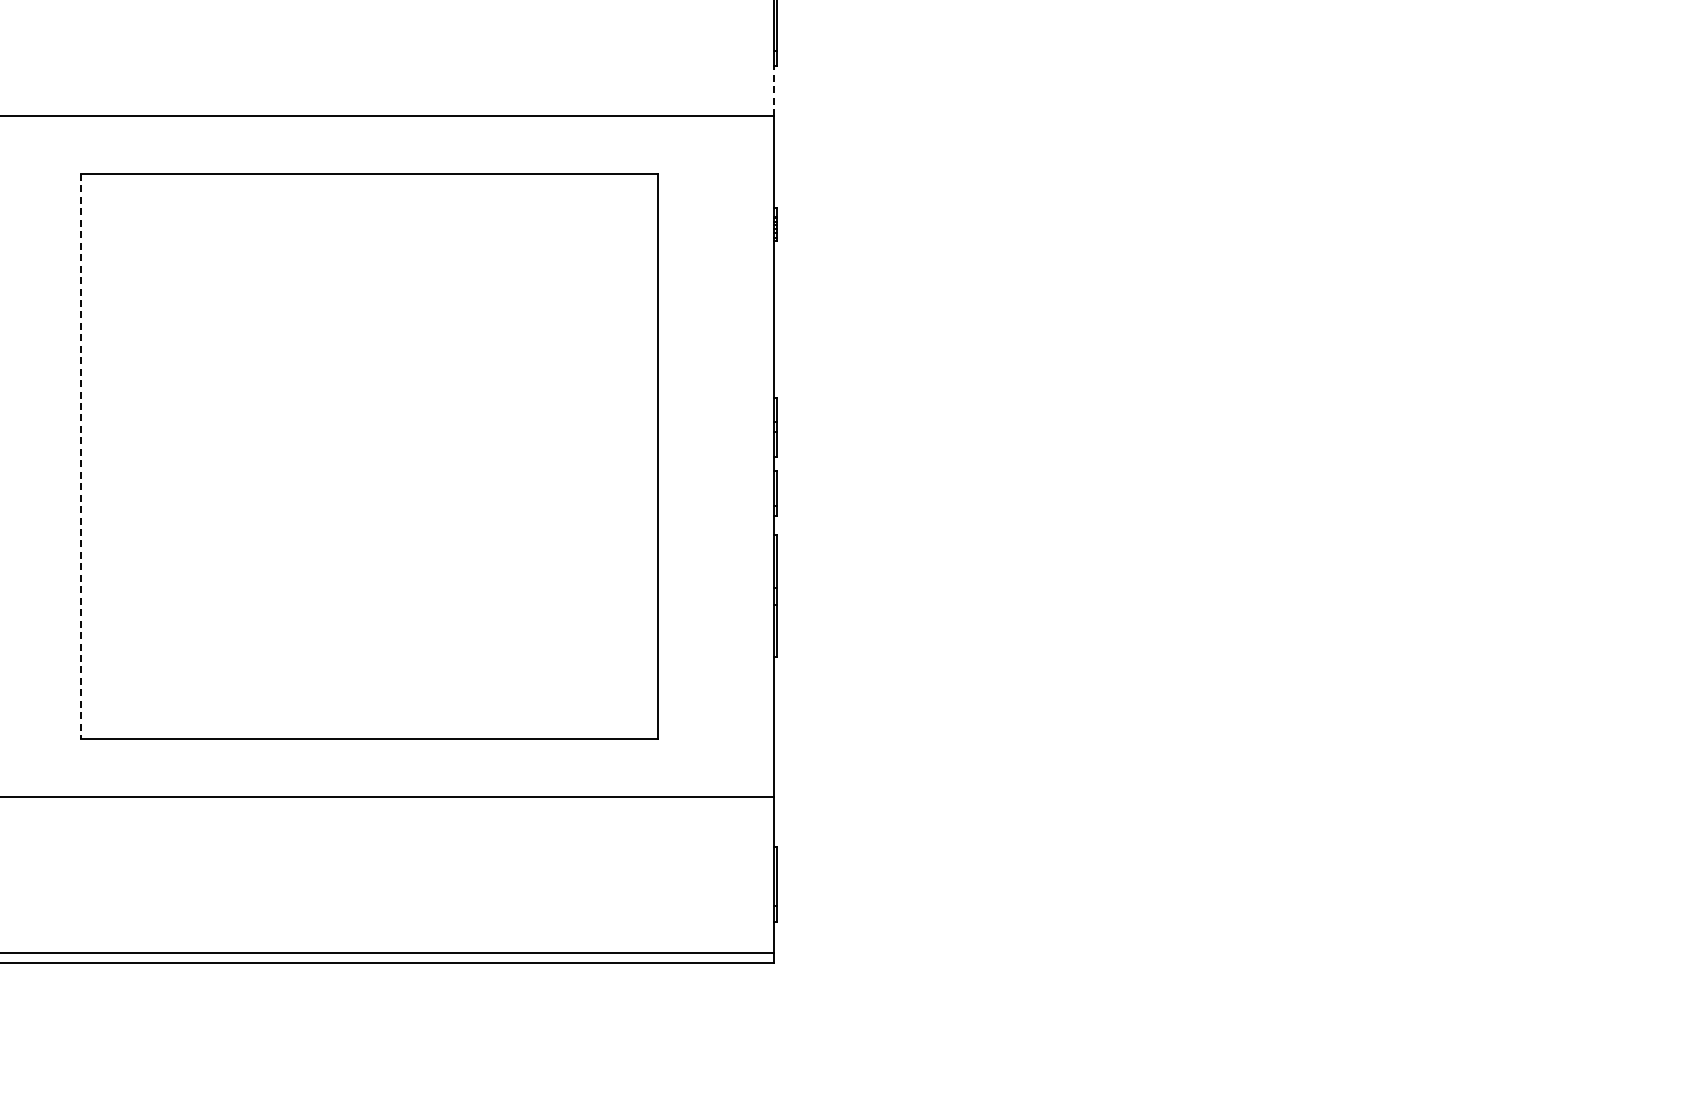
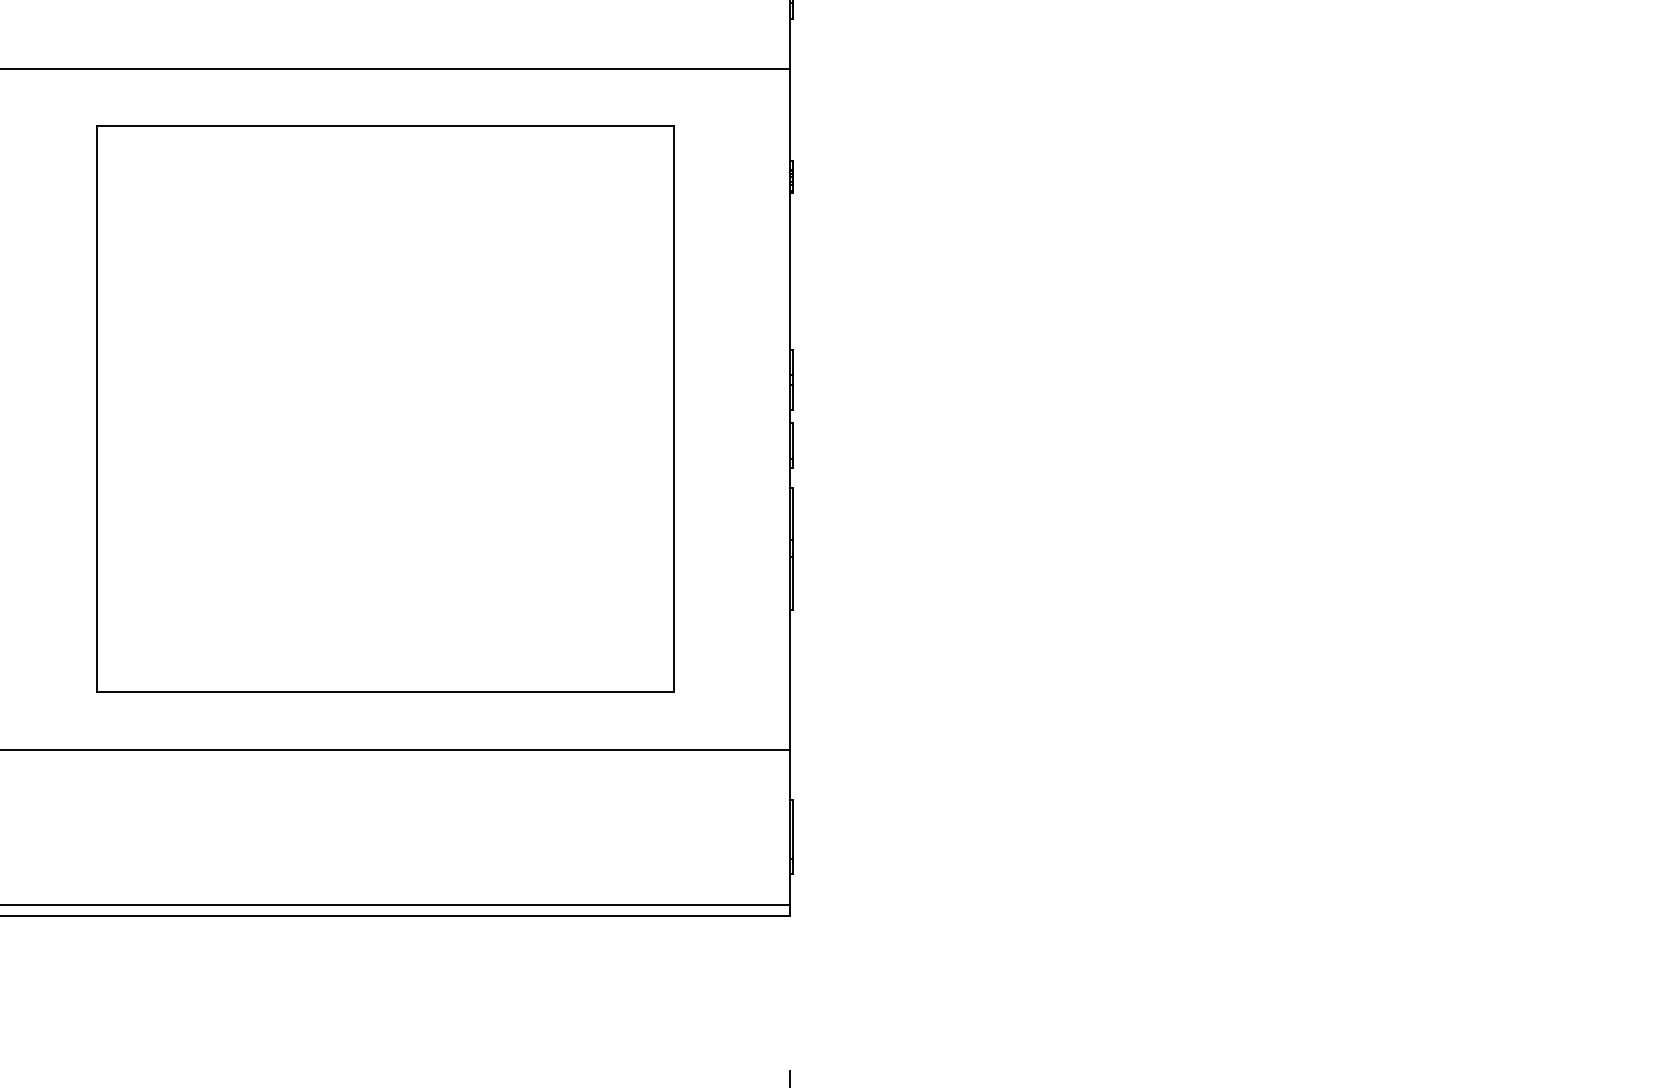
line: (773, 91) -> (789, 44), dashed -> solid
line: (80, 456) -> (96, 409), dashed -> solid

